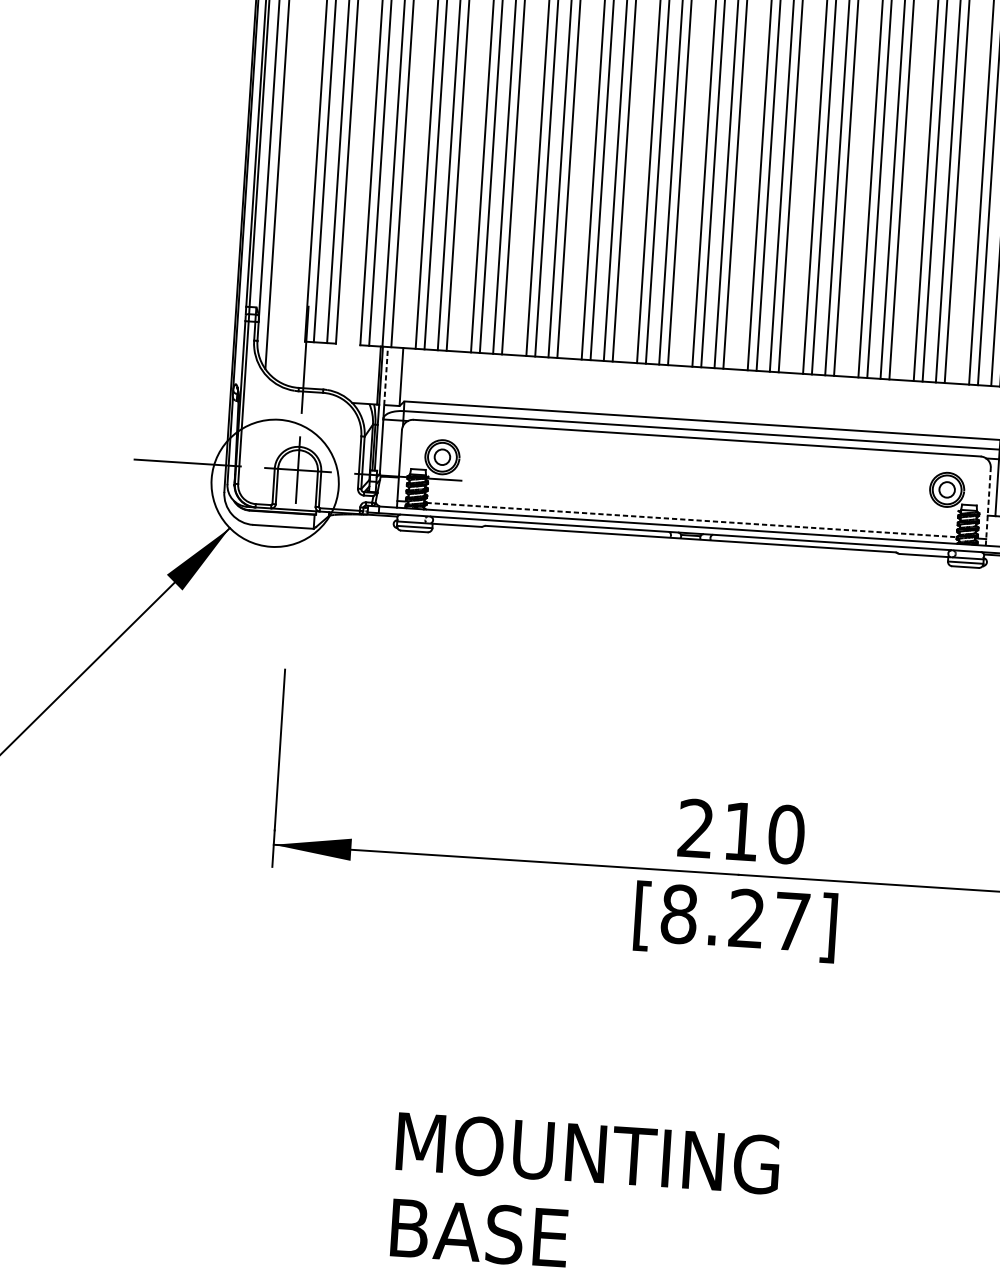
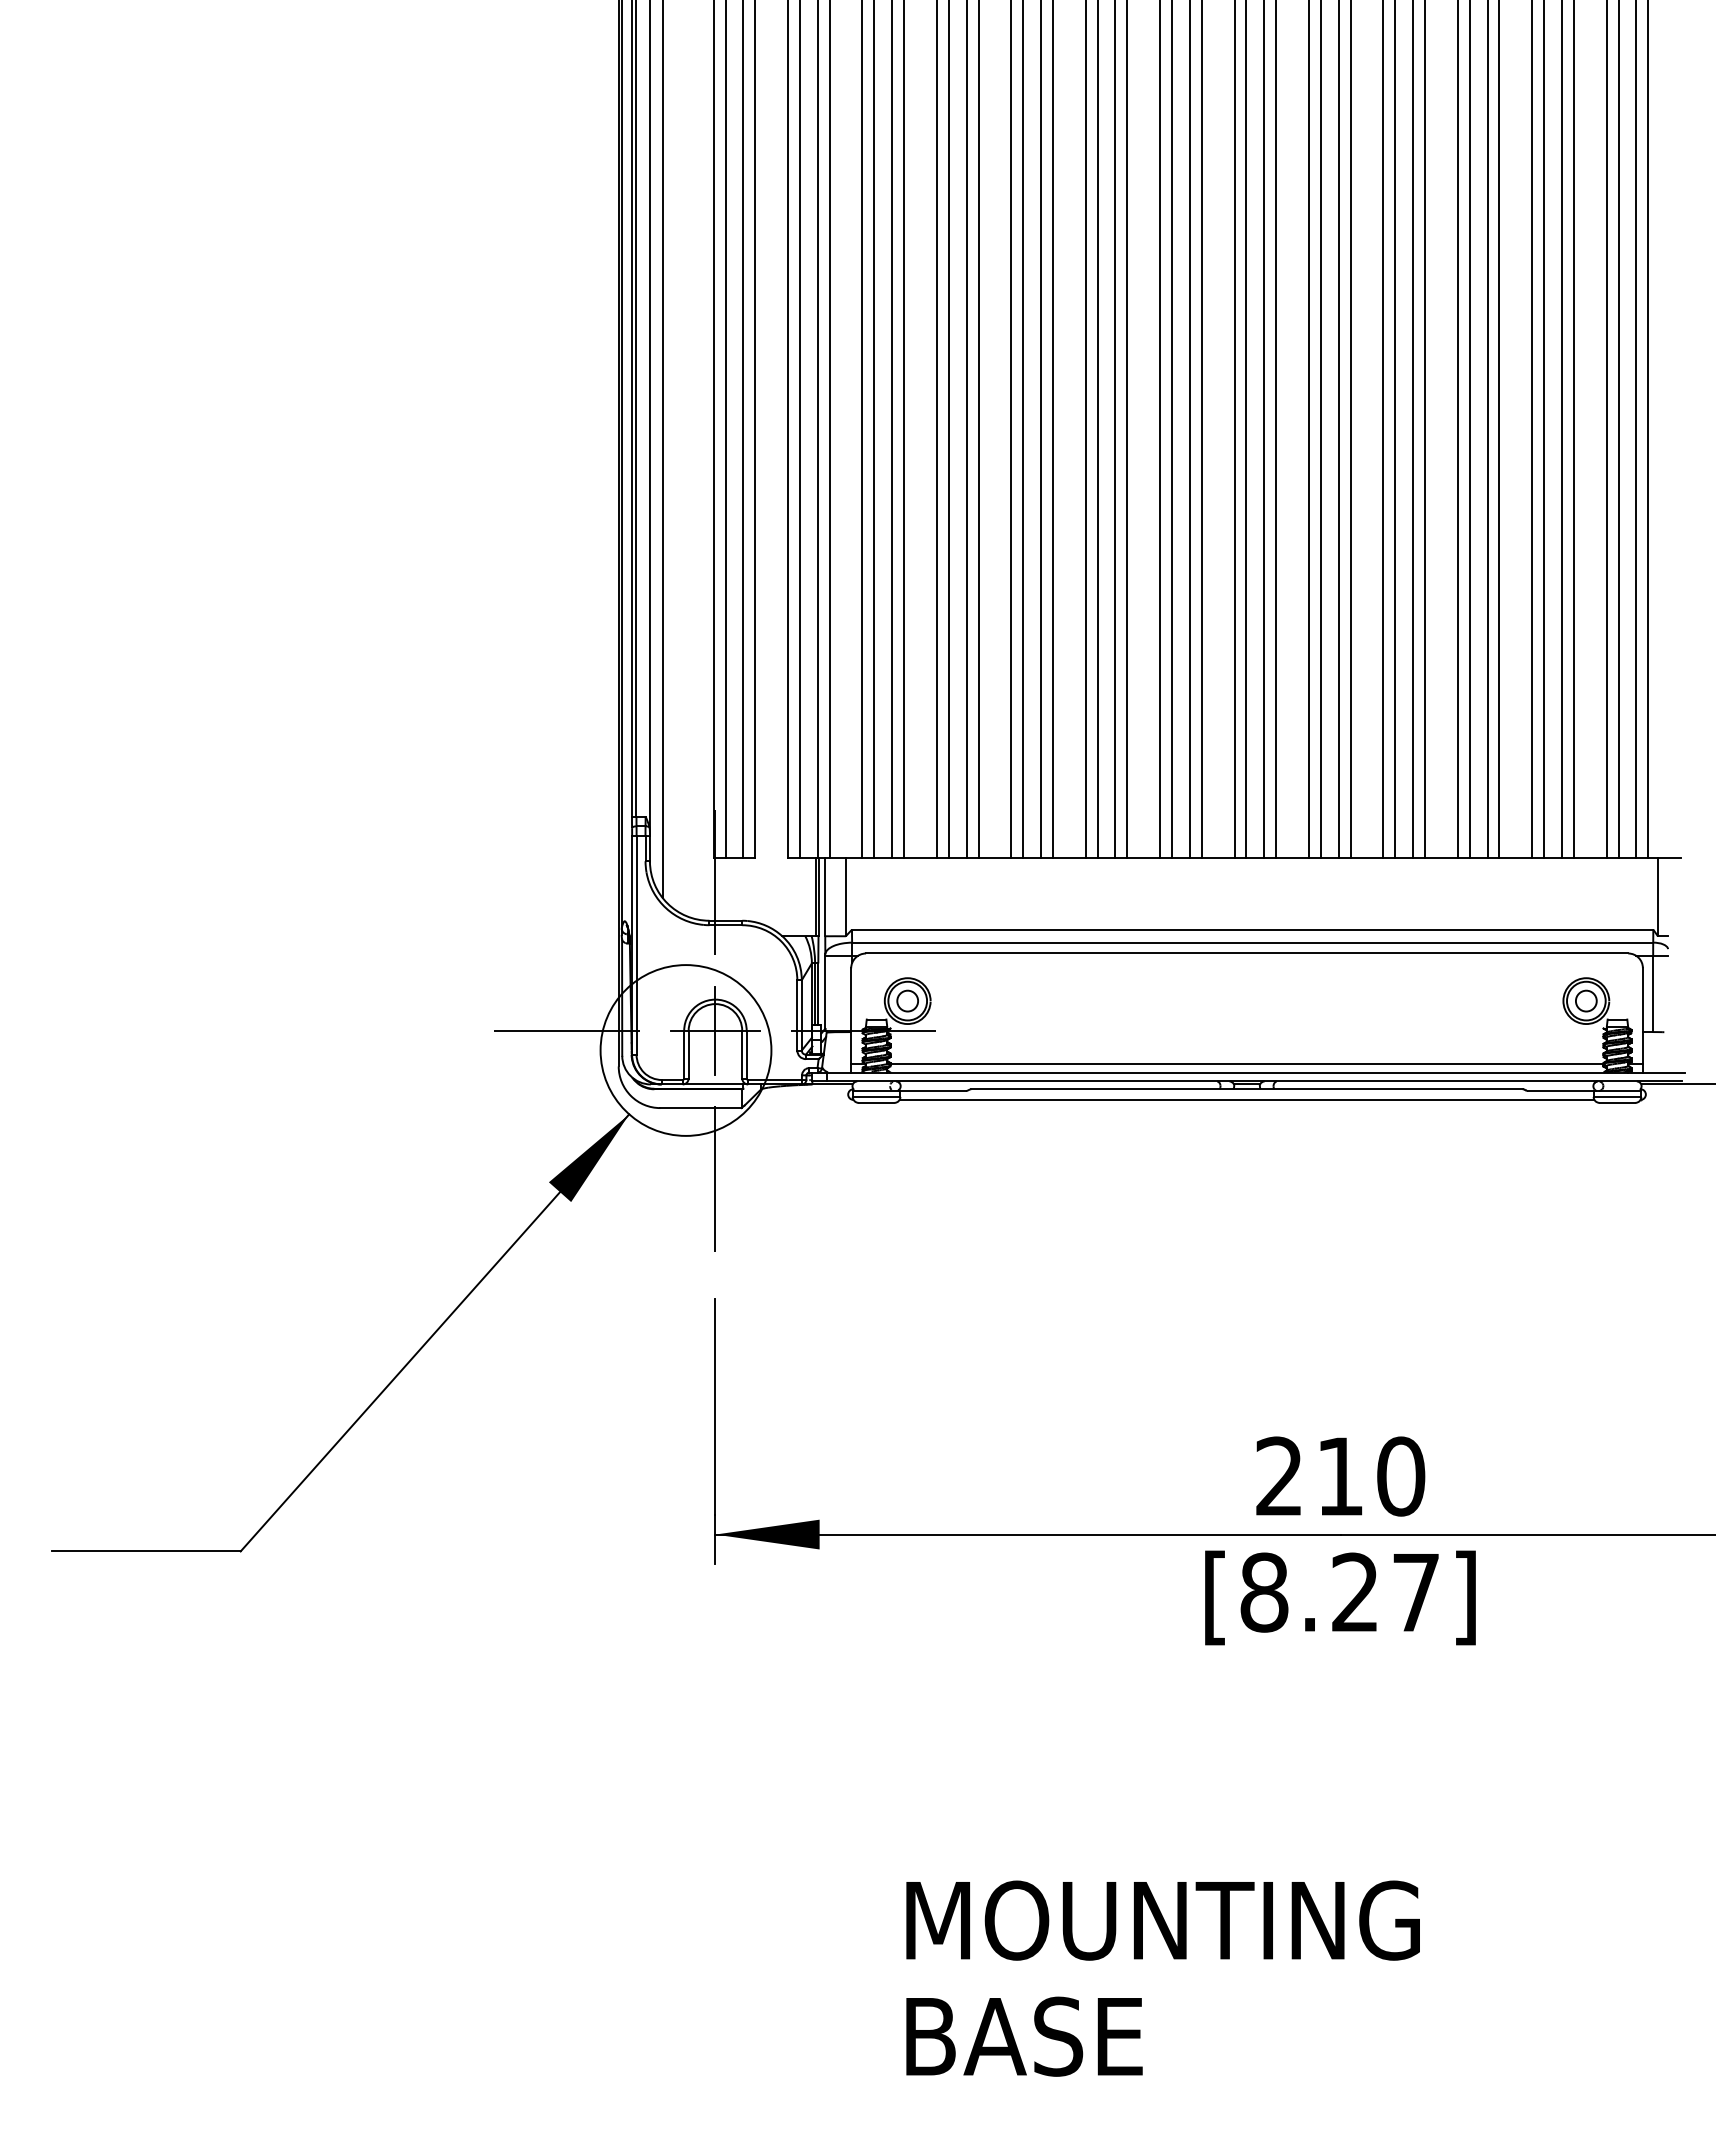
line: (386, 375) -> (825, 896), dashed -> solid
line: (988, 506) -> (1642, 1019), dashed -> solid
line: (692, 519) -> (1247, 1063), dashed -> solid
line: (689, 546) -> (1246, 1099), added
line: (290, 579) -> (715, 1178), added

